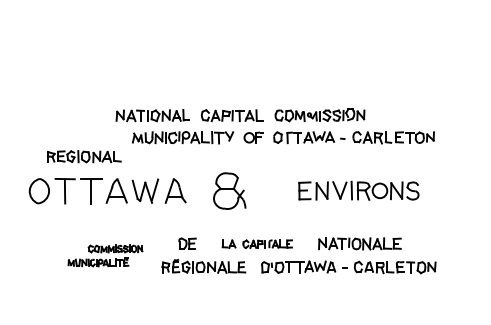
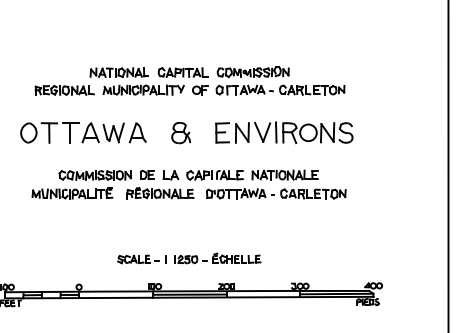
part: (83, 156) -> (64, 90), moved
part: (359, 190) -> (284, 132), size x1.43
part: (230, 191) -> (181, 133), size x0.71
part: (256, 244) -> (202, 175), size x1.43
part: (105, 255) -> (81, 184), size x1.67

